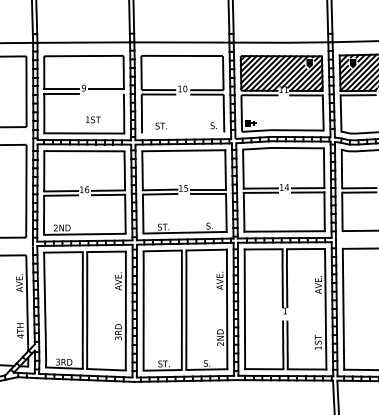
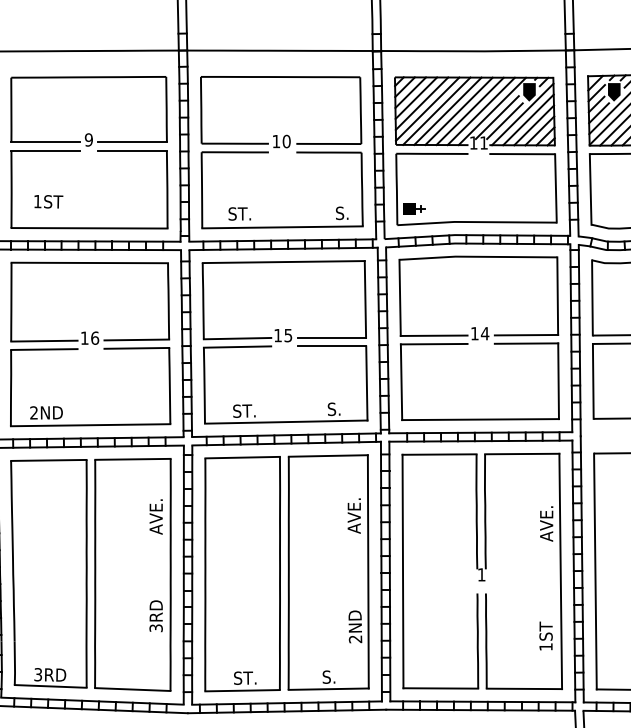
line: (105, 93) -> (130, 150), added
text: (93, 119) -> (48, 201), moved
line: (183, 132) -> (283, 226), added

